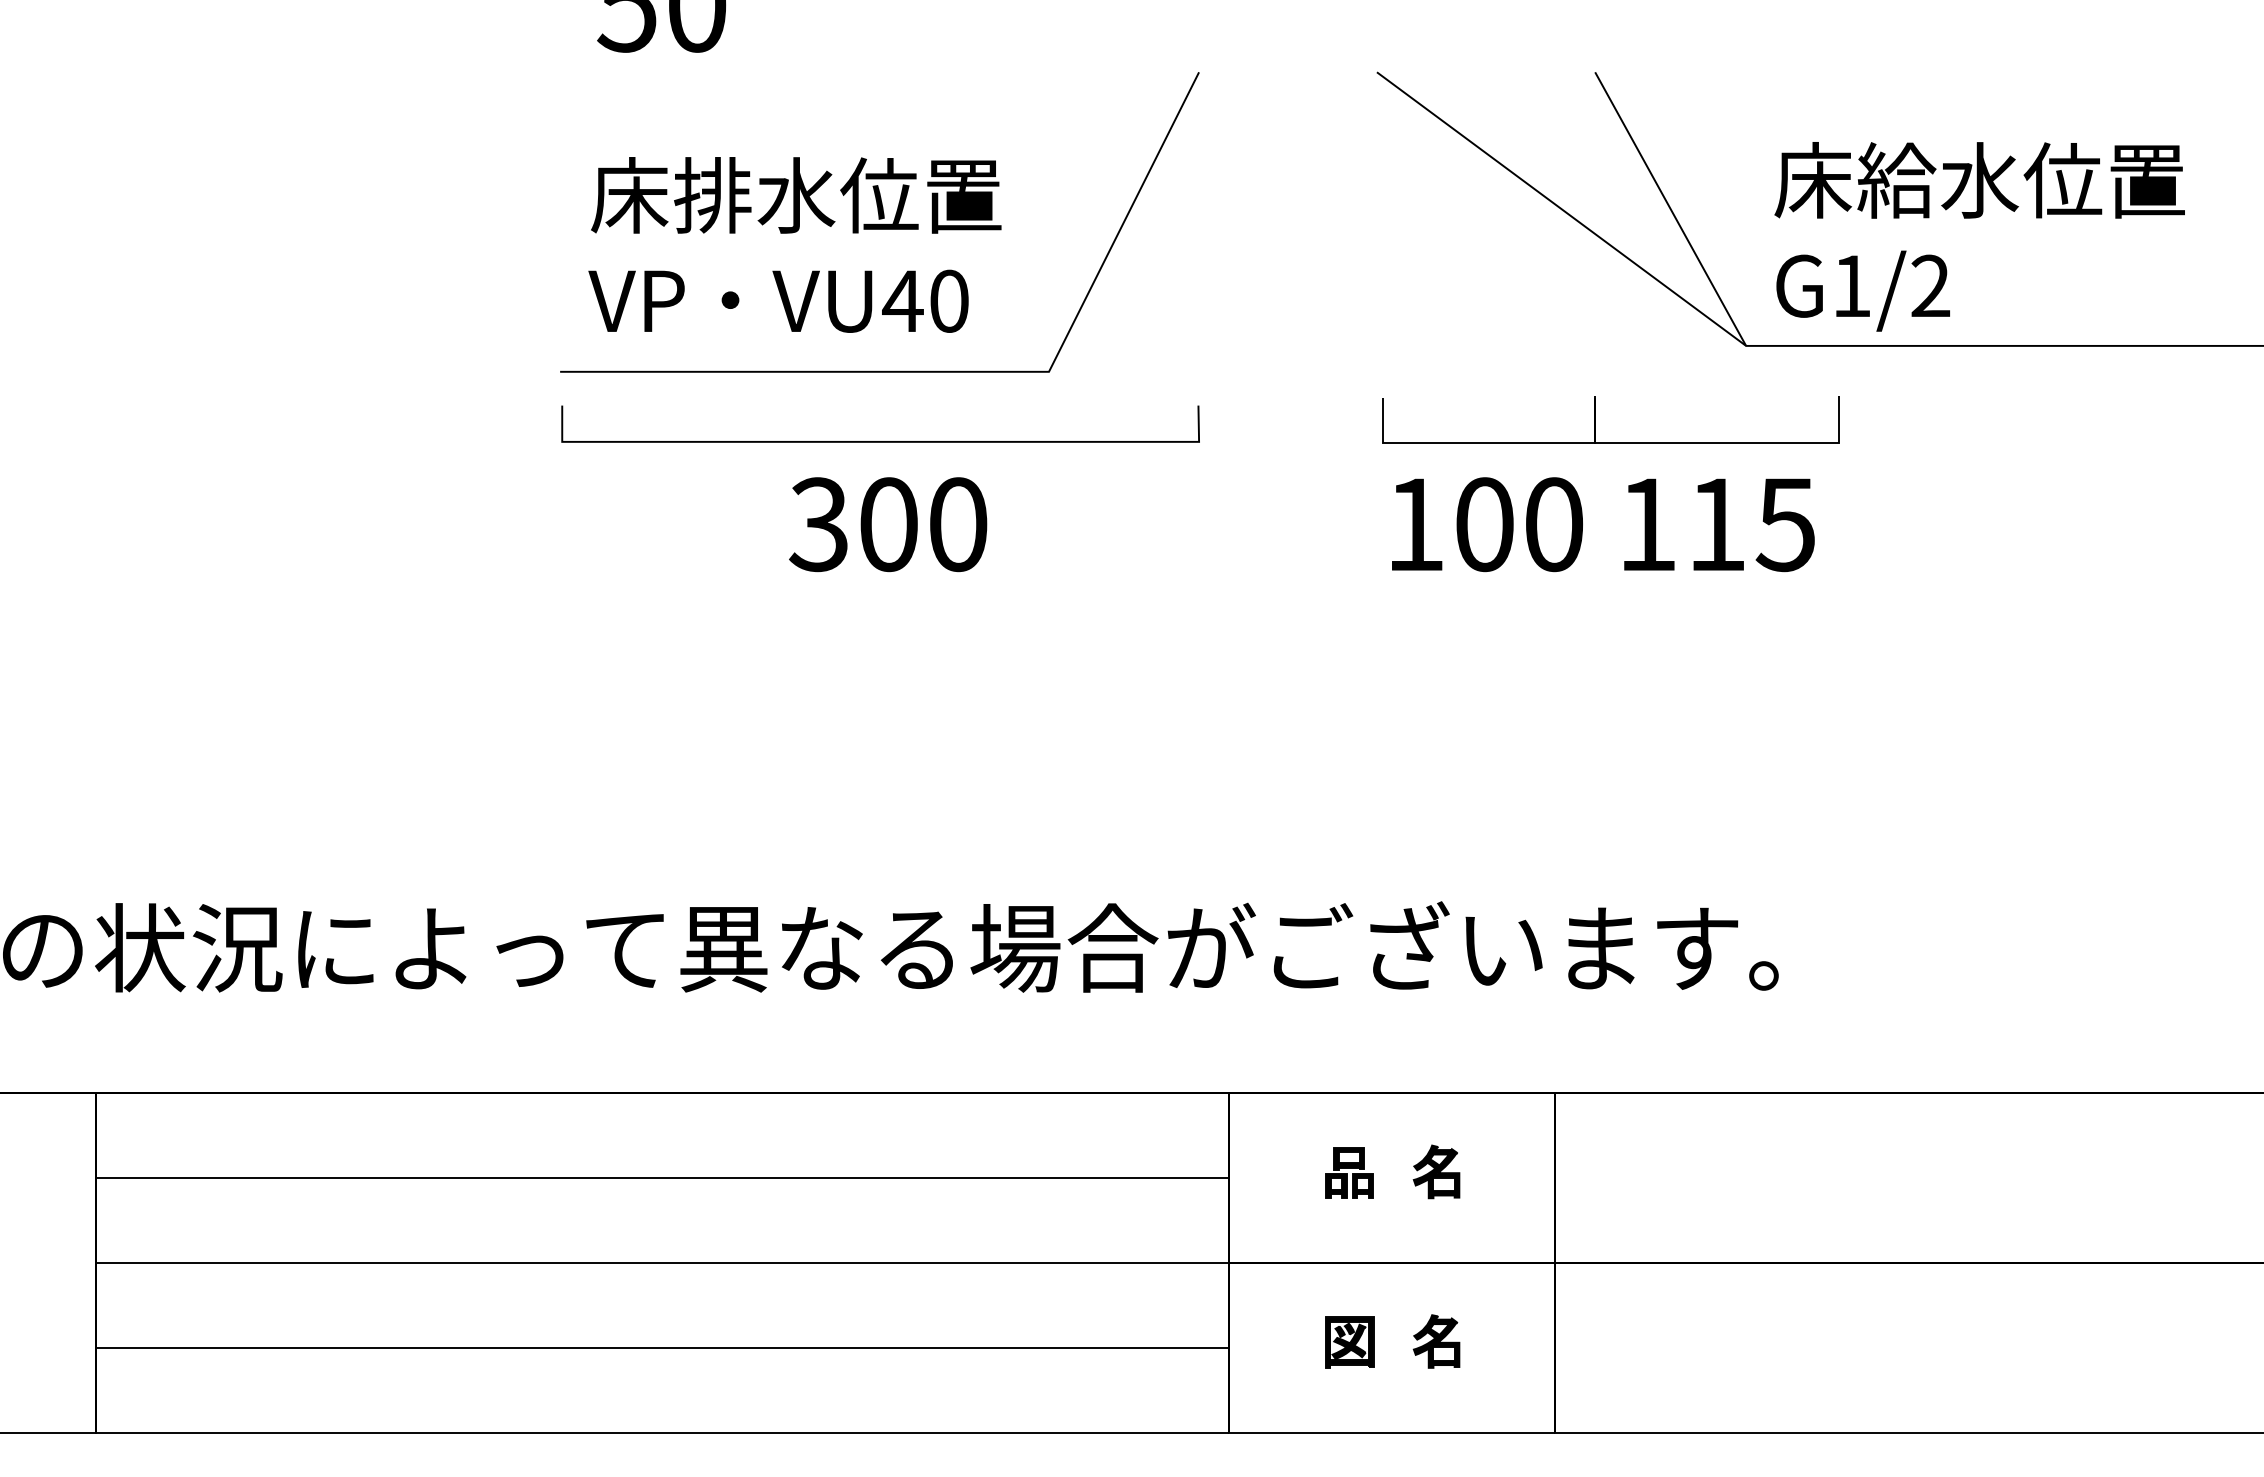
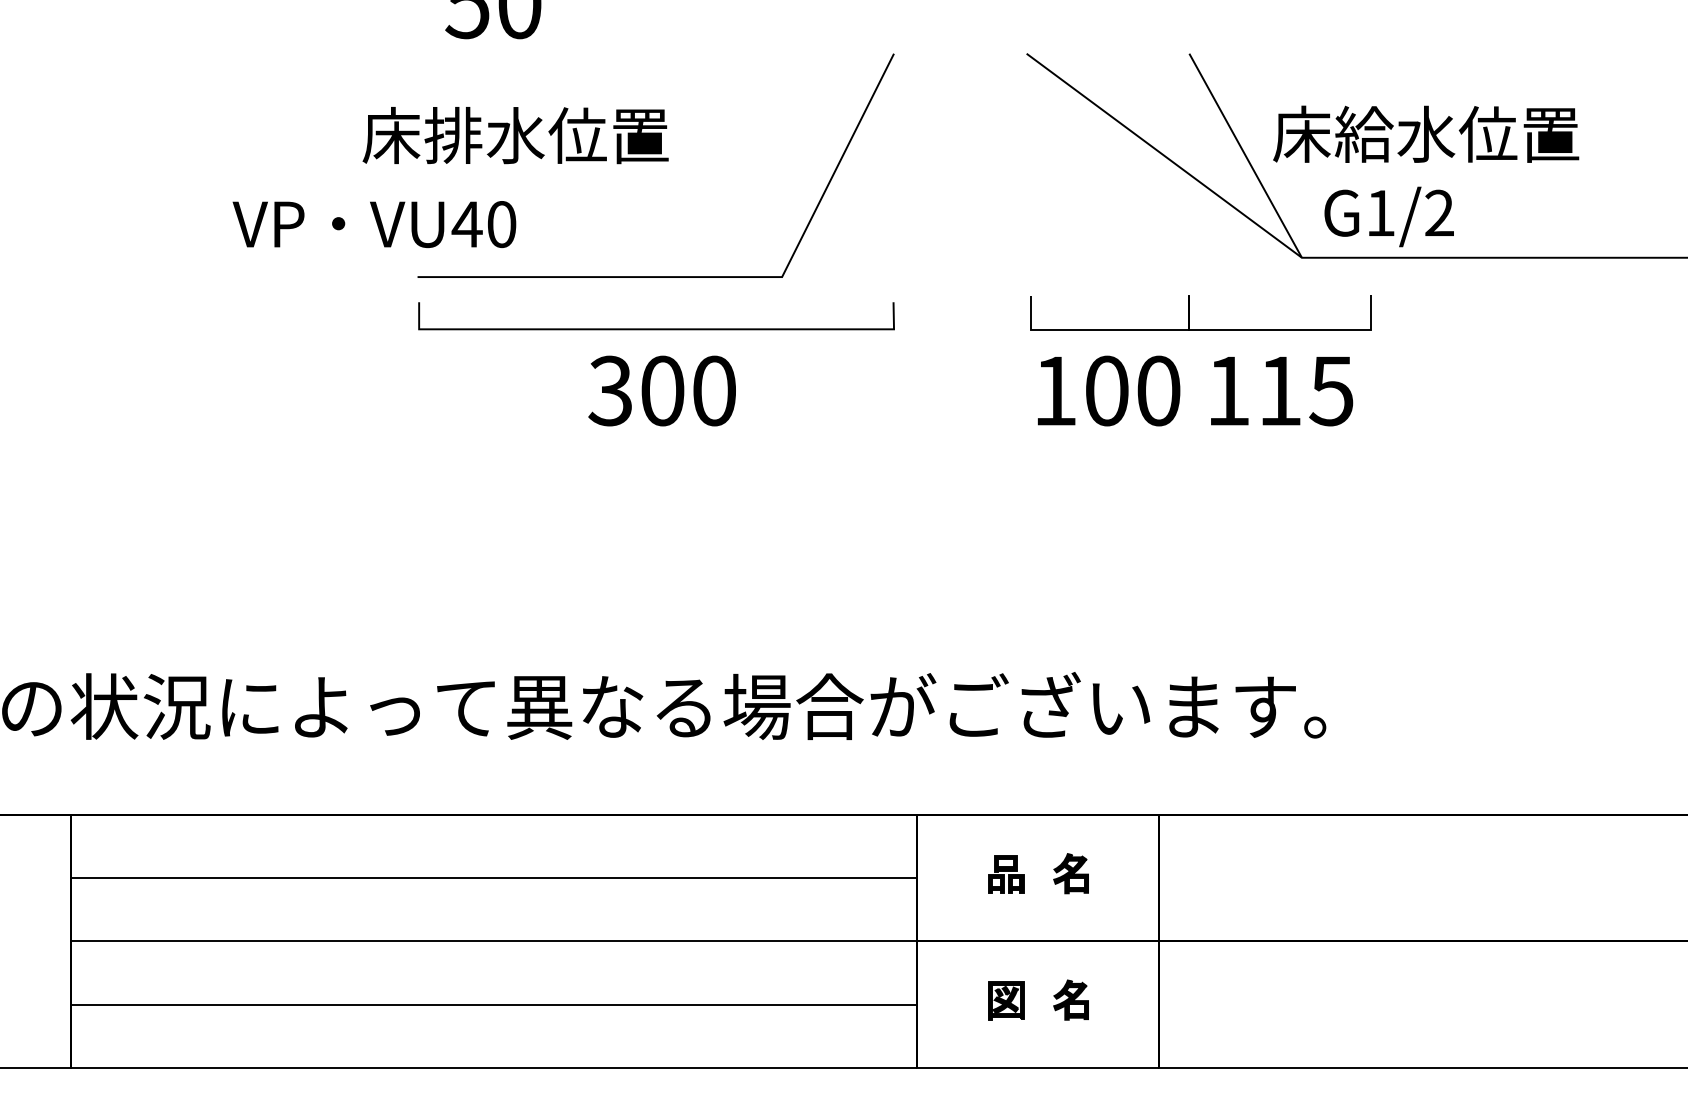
text: (1980, 179) -> (1426, 133), moved
text: (796, 195) -> (515, 135), moved
text: (778, 301) -> (374, 224), moved

